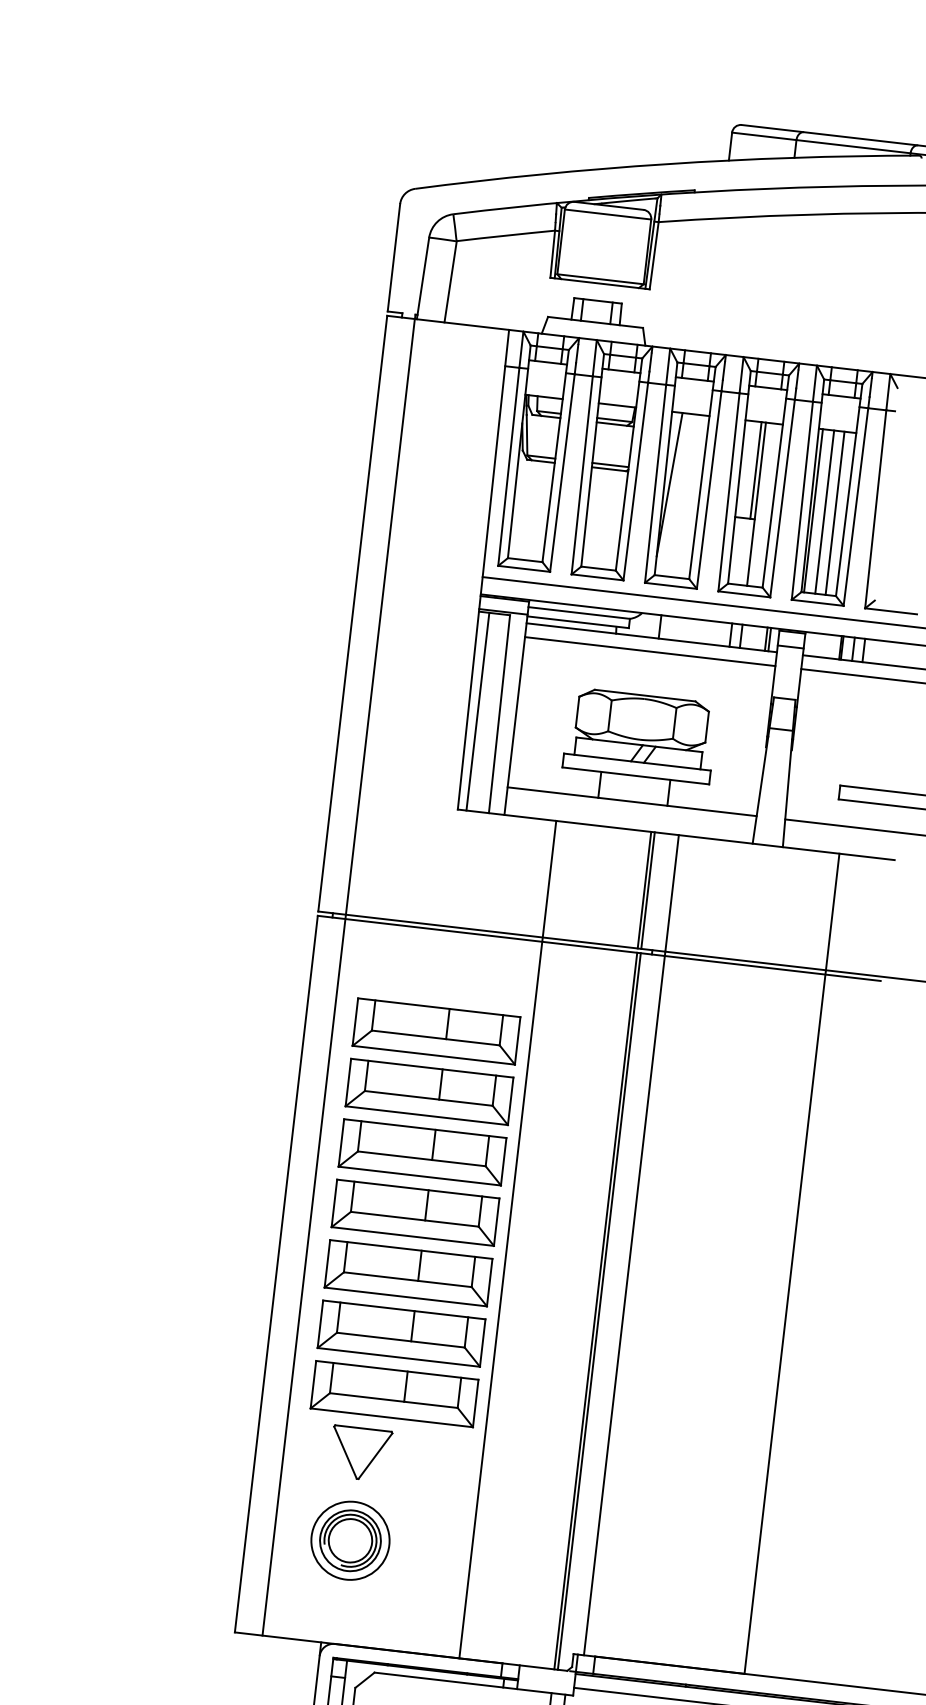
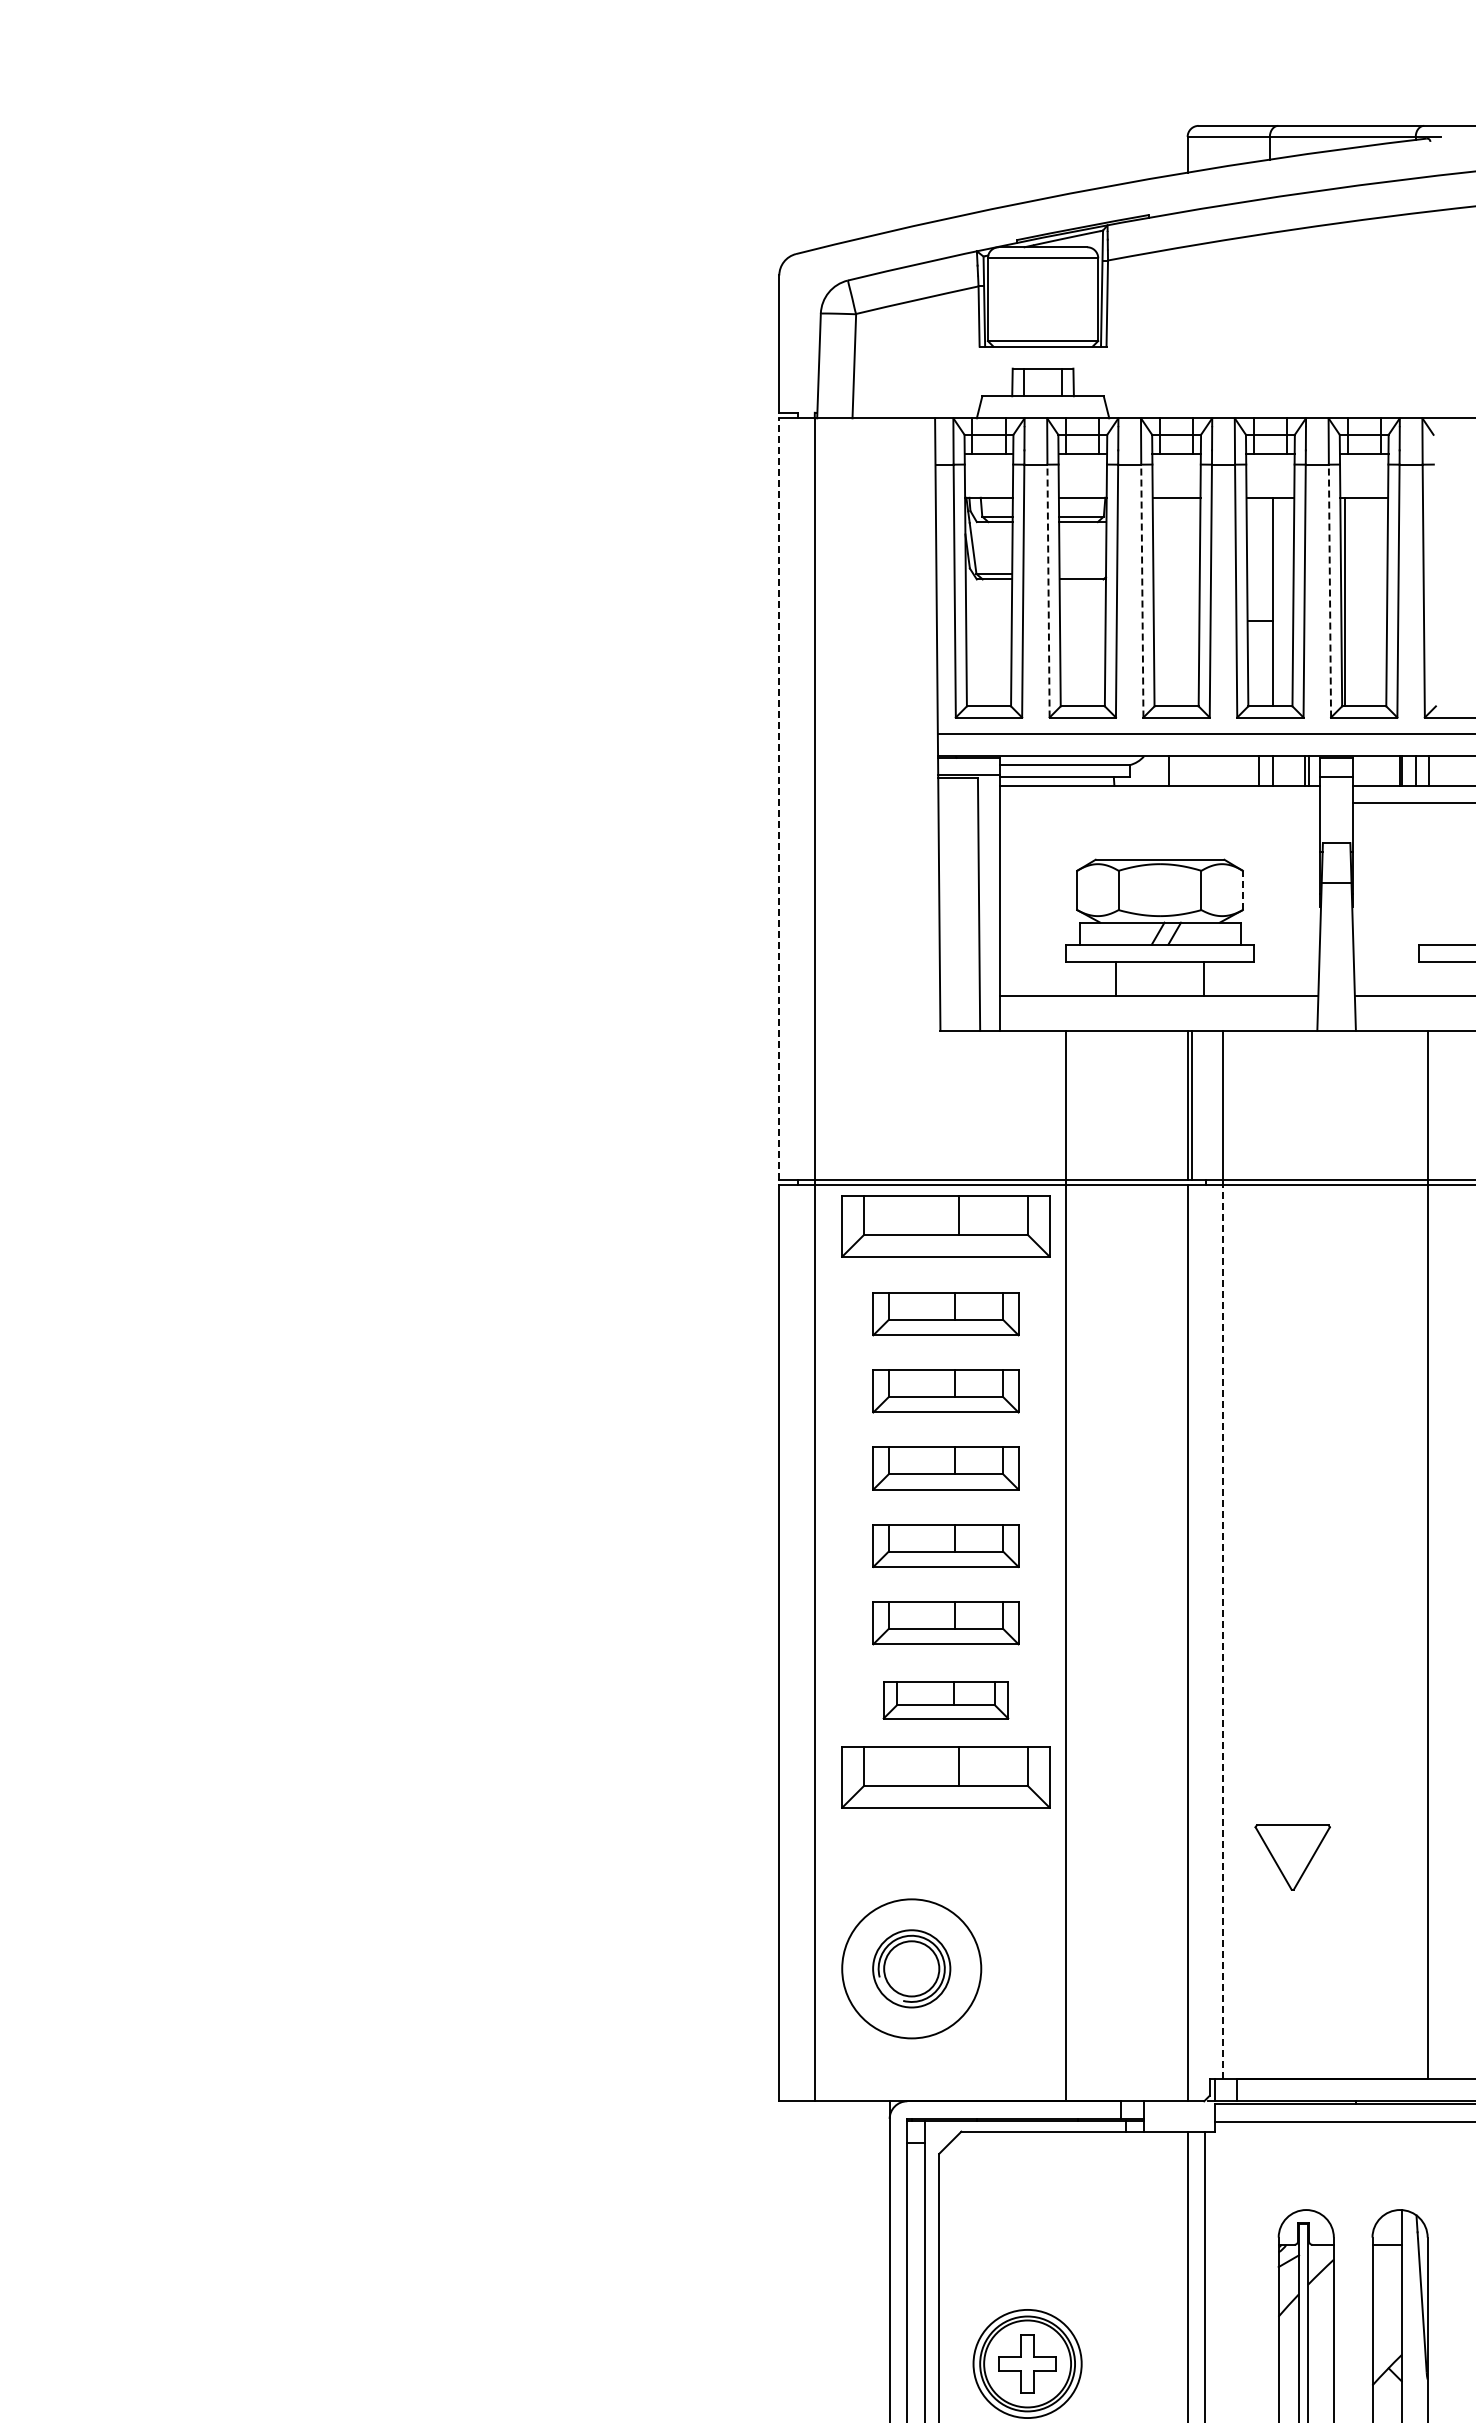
line: (610, 464) -> (1082, 573), removed
line: (755, 470) -> (1266, 559), removed
line: (582, 474) -> (1048, 590), solid -> dashed
line: (655, 483) -> (1142, 590), solid -> dashed
line: (669, 484) -> (1160, 589), removed
line: (802, 500) -> (1329, 590), solid -> dashed
line: (824, 511) -> (1359, 601), removed
line: (835, 512) -> (1373, 601), removed
line: (352, 614) -> (779, 799), solid -> dashed
line: (650, 651) -> (1160, 803), removed
line: (477, 711) -> (951, 904), removed
line: (706, 727) -> (1242, 890), solid -> dashed
part: (444, 963) -> (945, 1226), added
part: (436, 1031) -> (945, 1314), size x0.7
part: (429, 1092) -> (945, 1391), size x0.7
part: (422, 1152) -> (945, 1468), size x0.7
part: (415, 1212) -> (945, 1545), size x0.7
part: (408, 1273) -> (945, 1623), size x0.7
line: (624, 1305) -> (1222, 1632), solid -> dashed
line: (599, 1311) -> (1192, 1643), removed
part: (401, 1333) -> (945, 1700), size x0.6
part: (360, 1453) -> (1292, 1857), moved
circle: (350, 1540) -> (911, 1968), size x1.4

